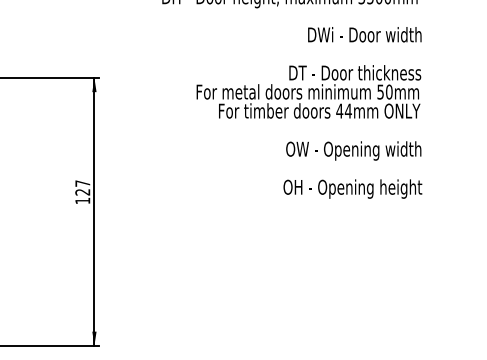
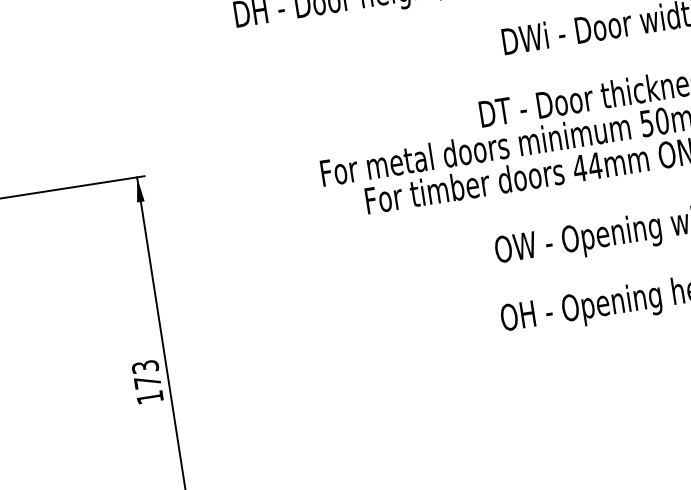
text: (82, 187) -> (145, 373), 127 -> 173

